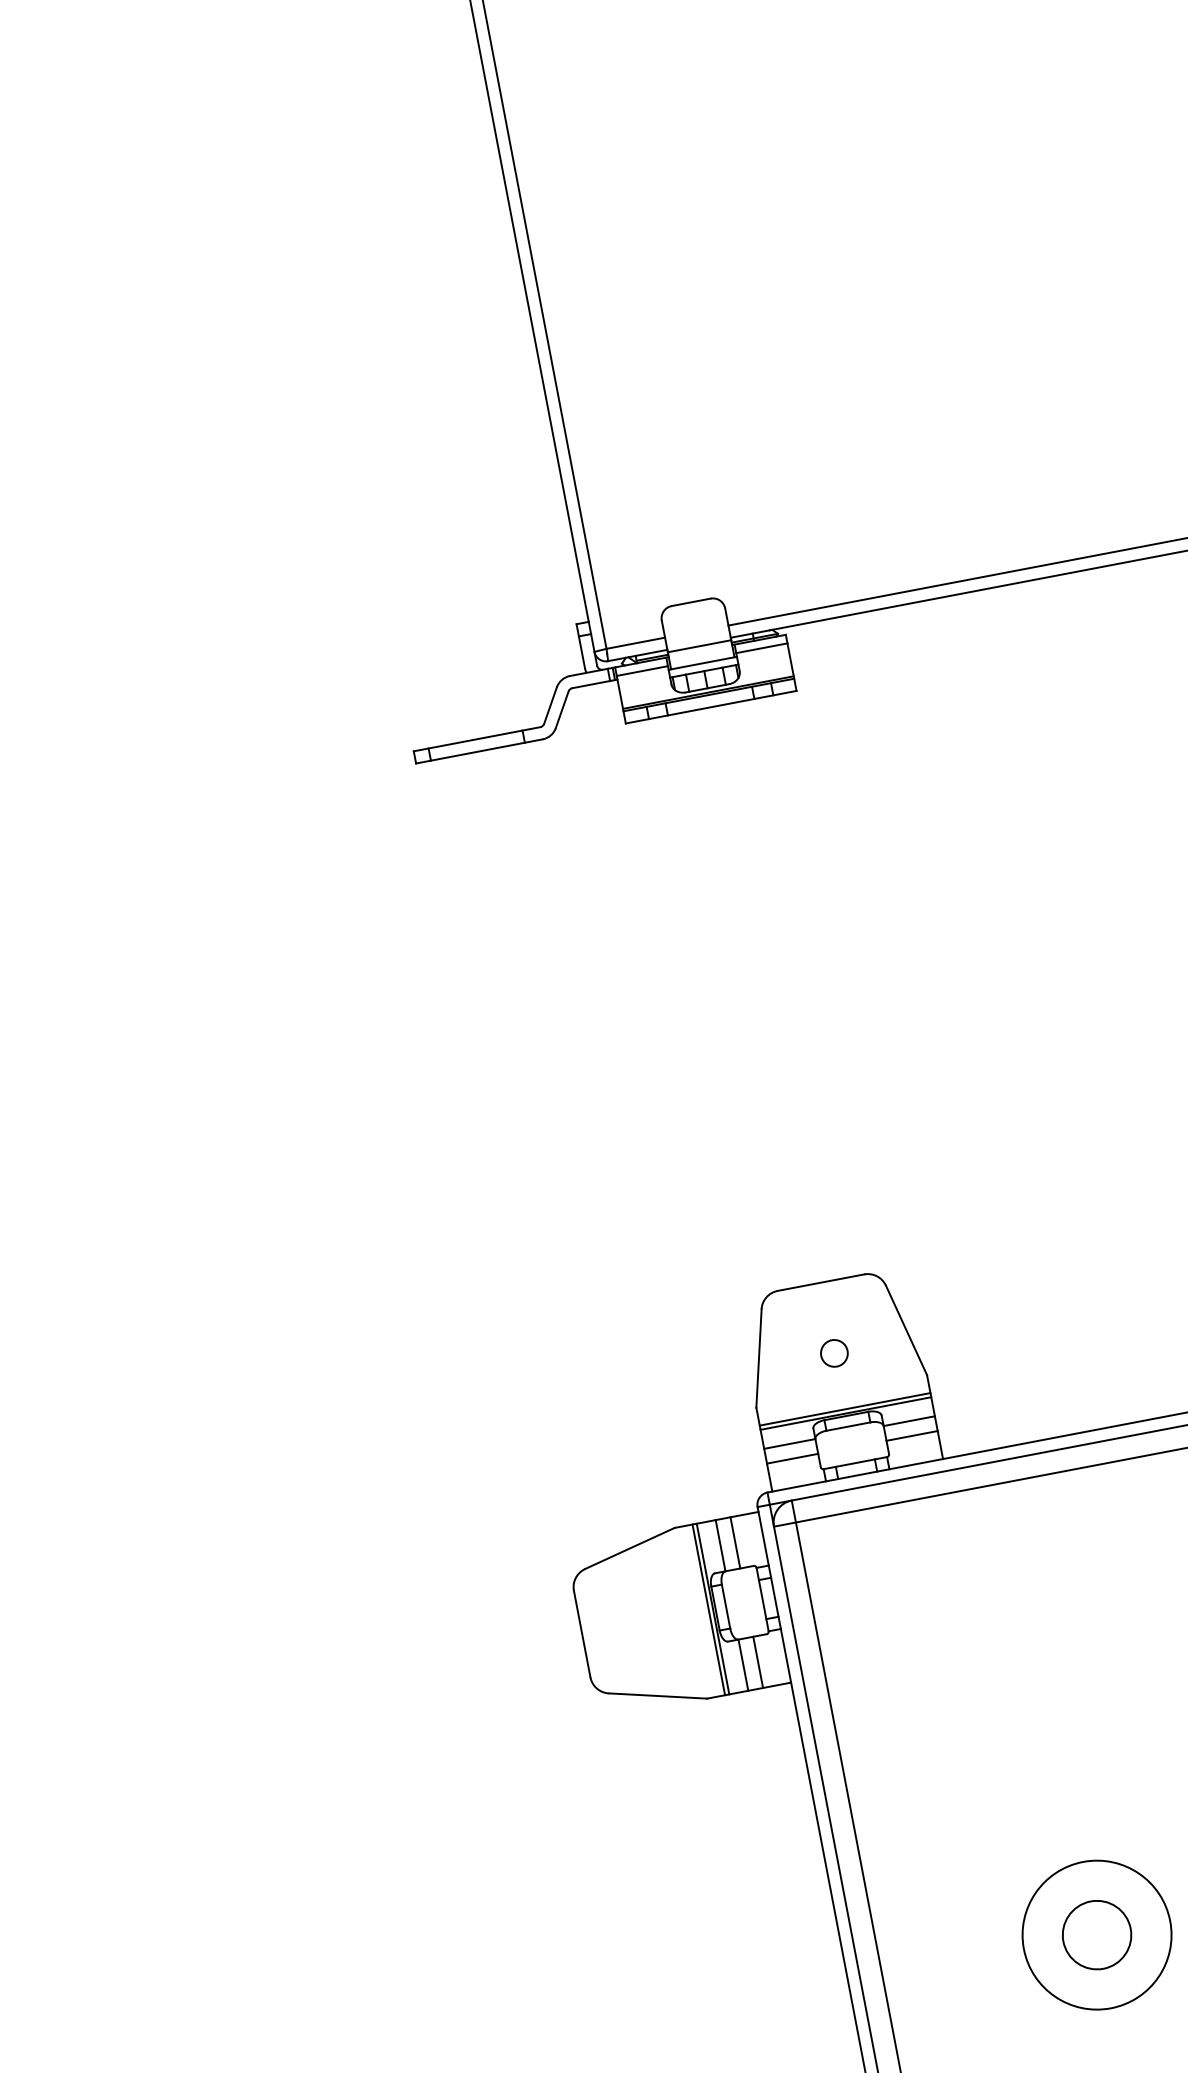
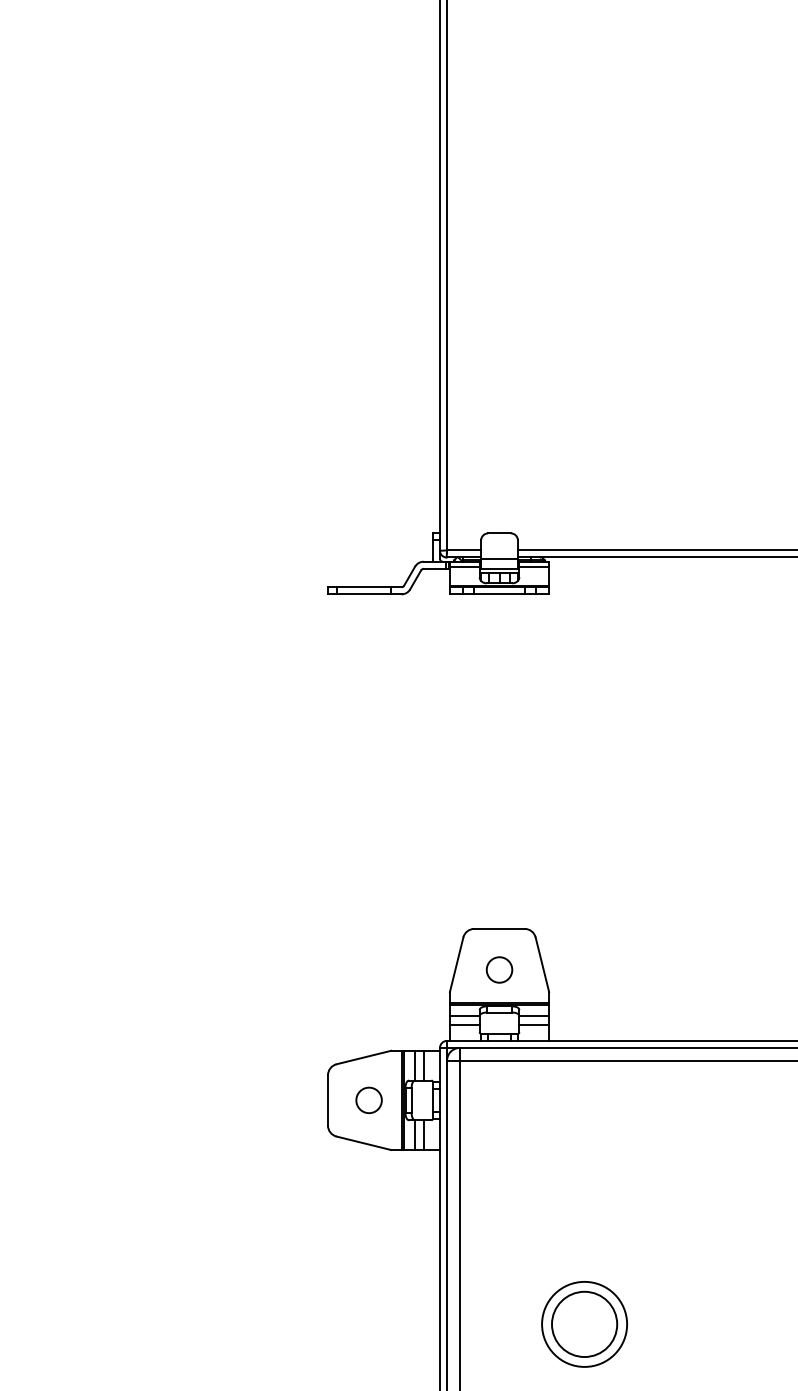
circle: (834, 1352) -> (499, 969), size x1.67
circle: (651, 1620) -> (368, 1100), added
circle: (1096, 1935) -> (584, 1324), size x1.67

